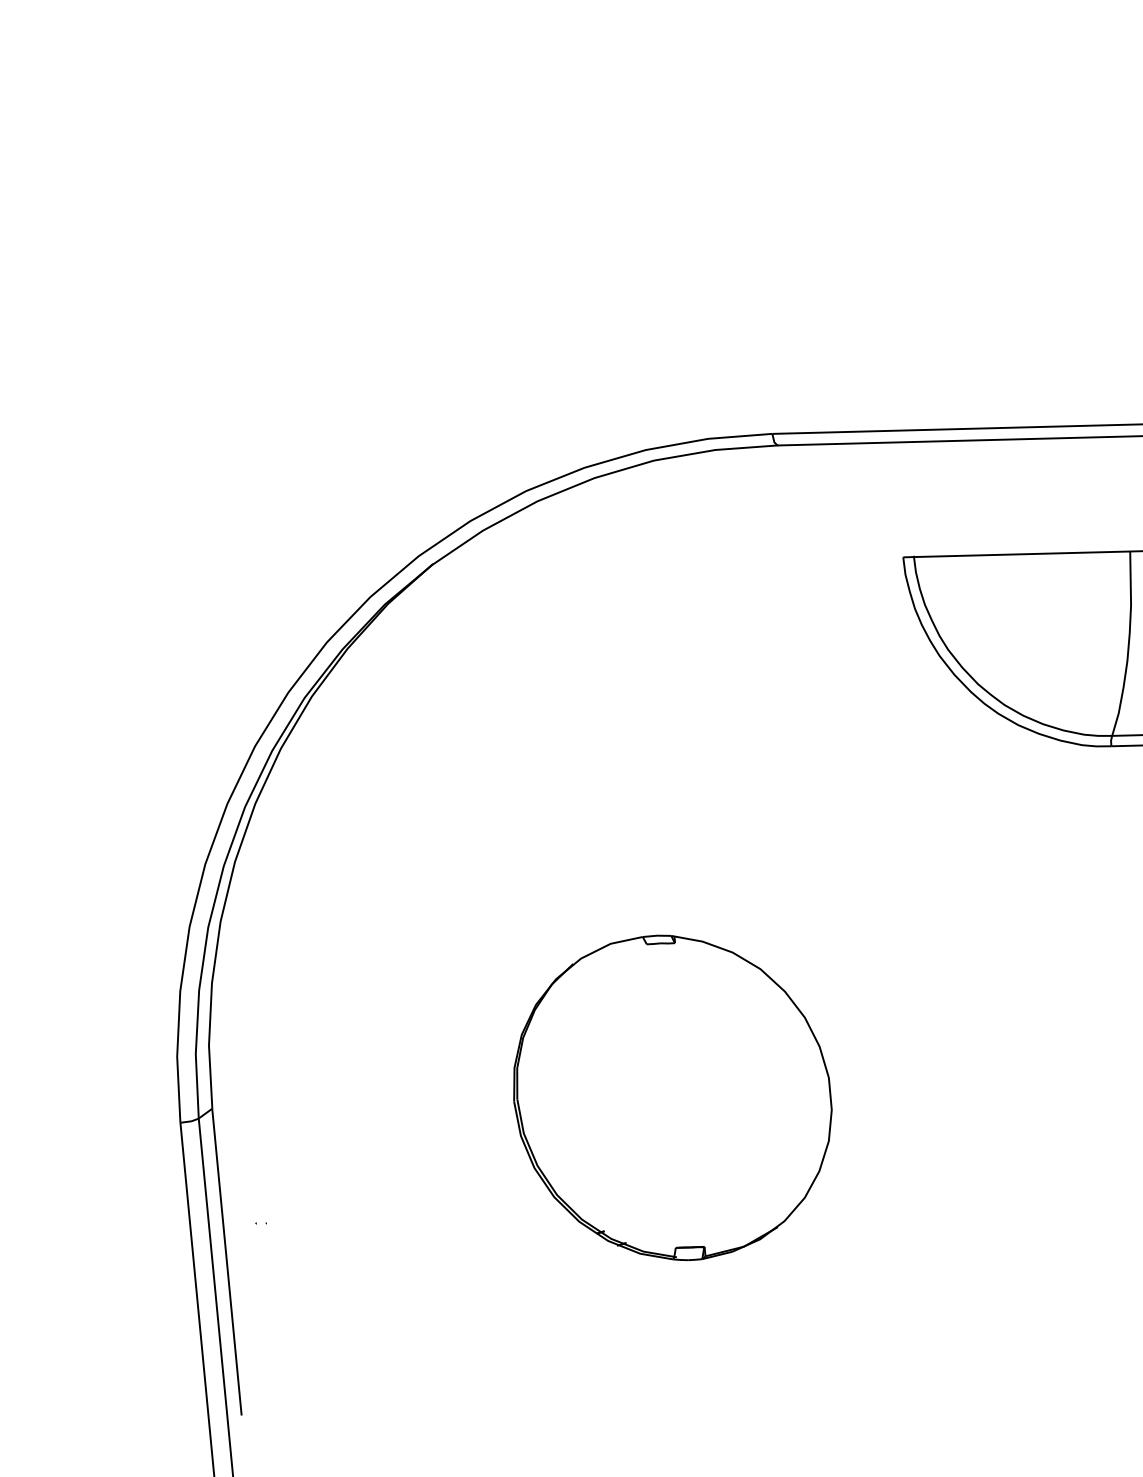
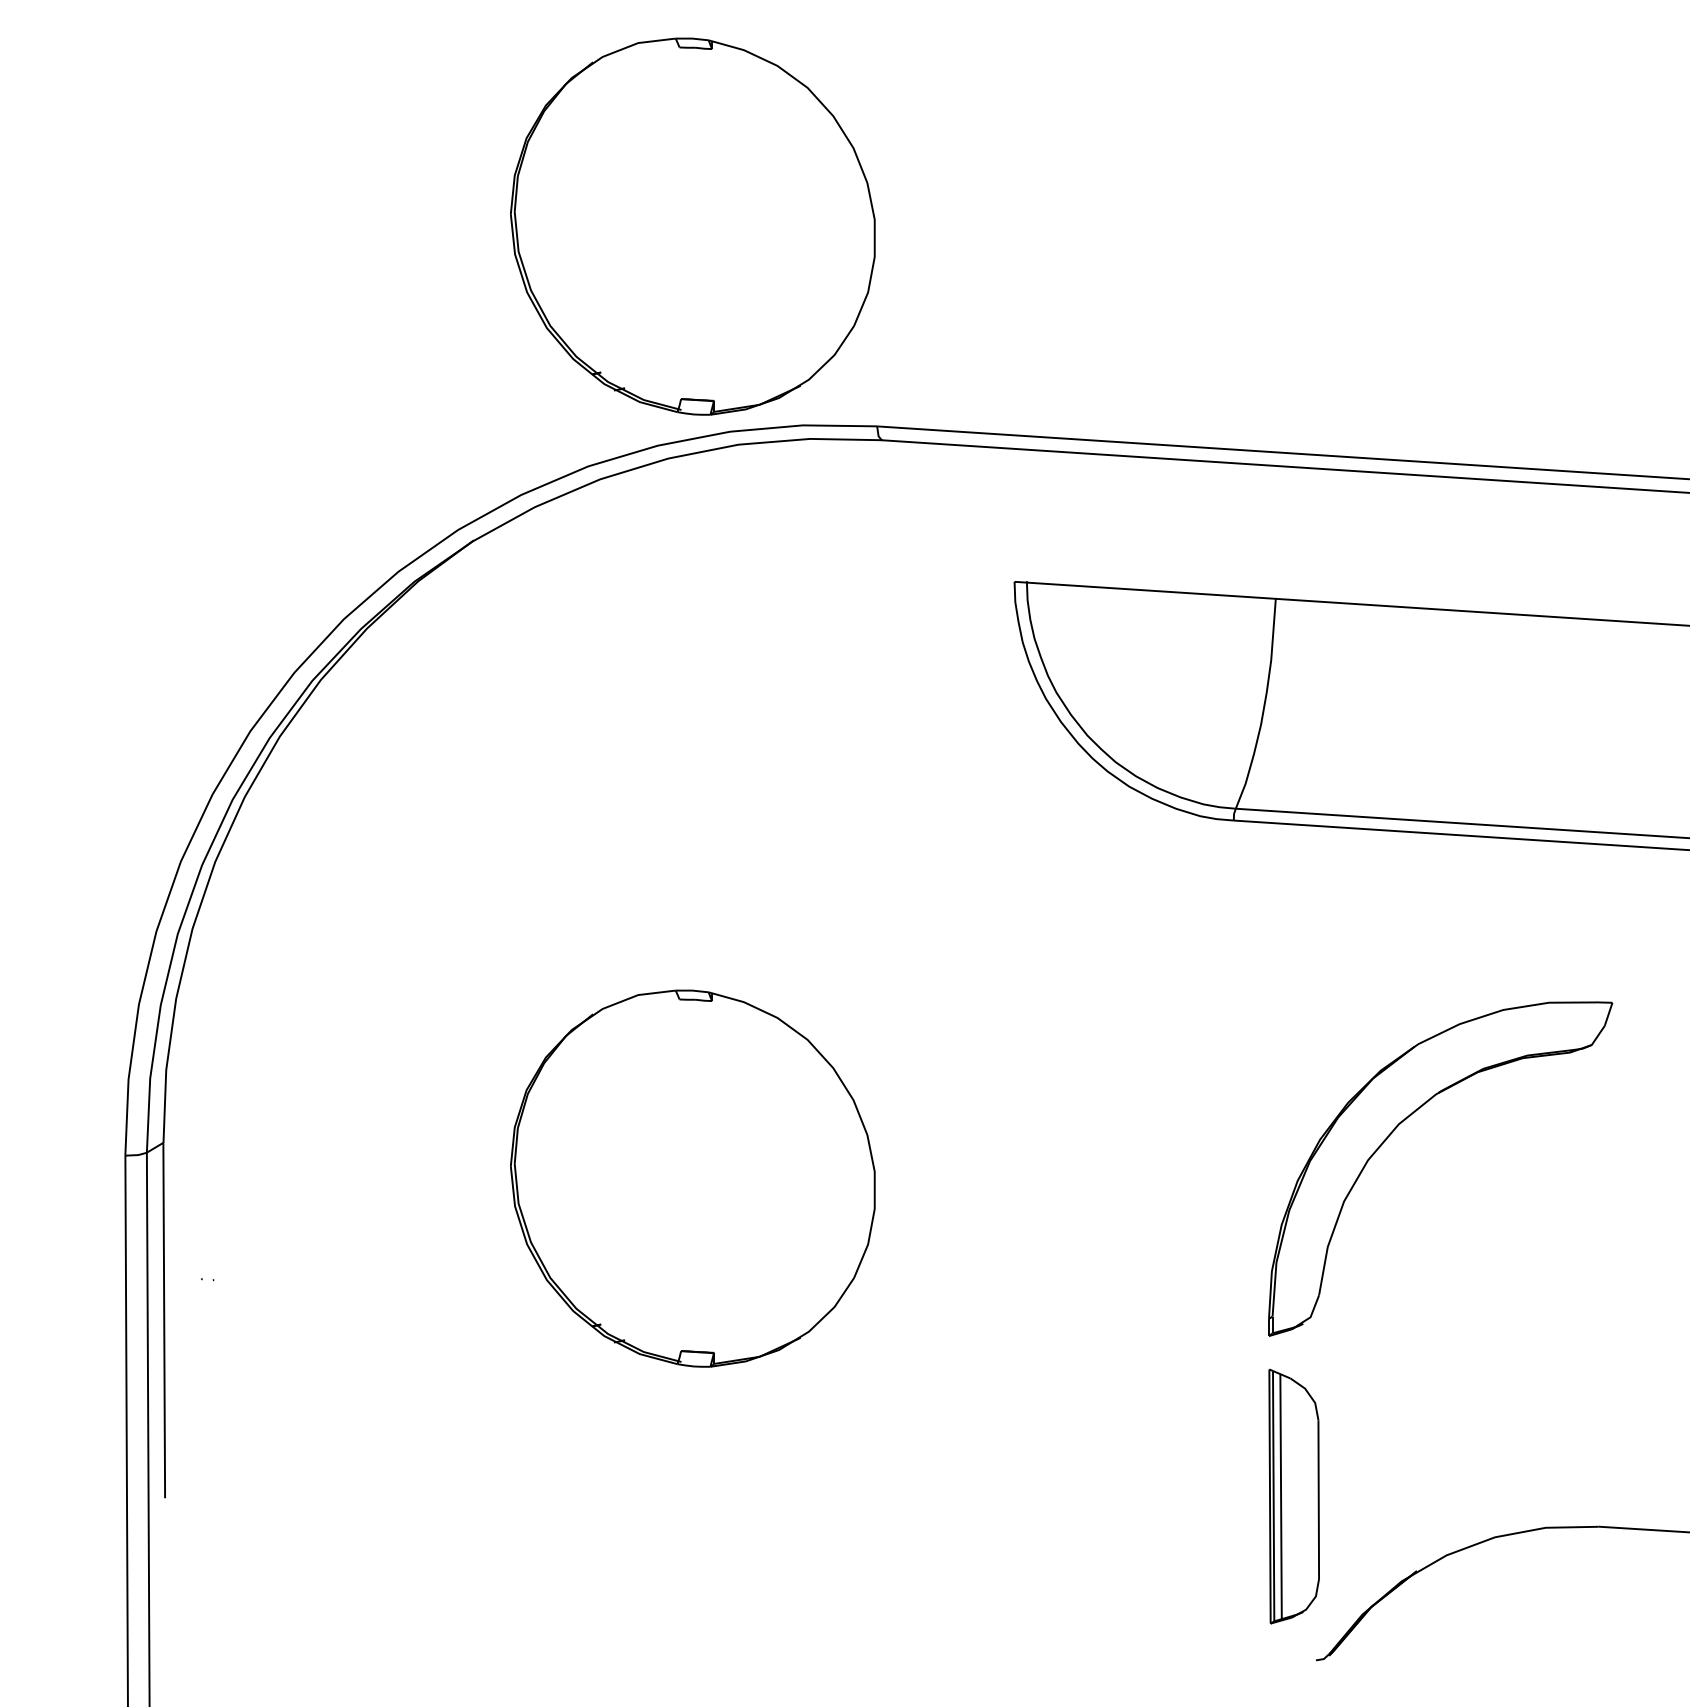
part: (597, 275) -> (692, 226), added

